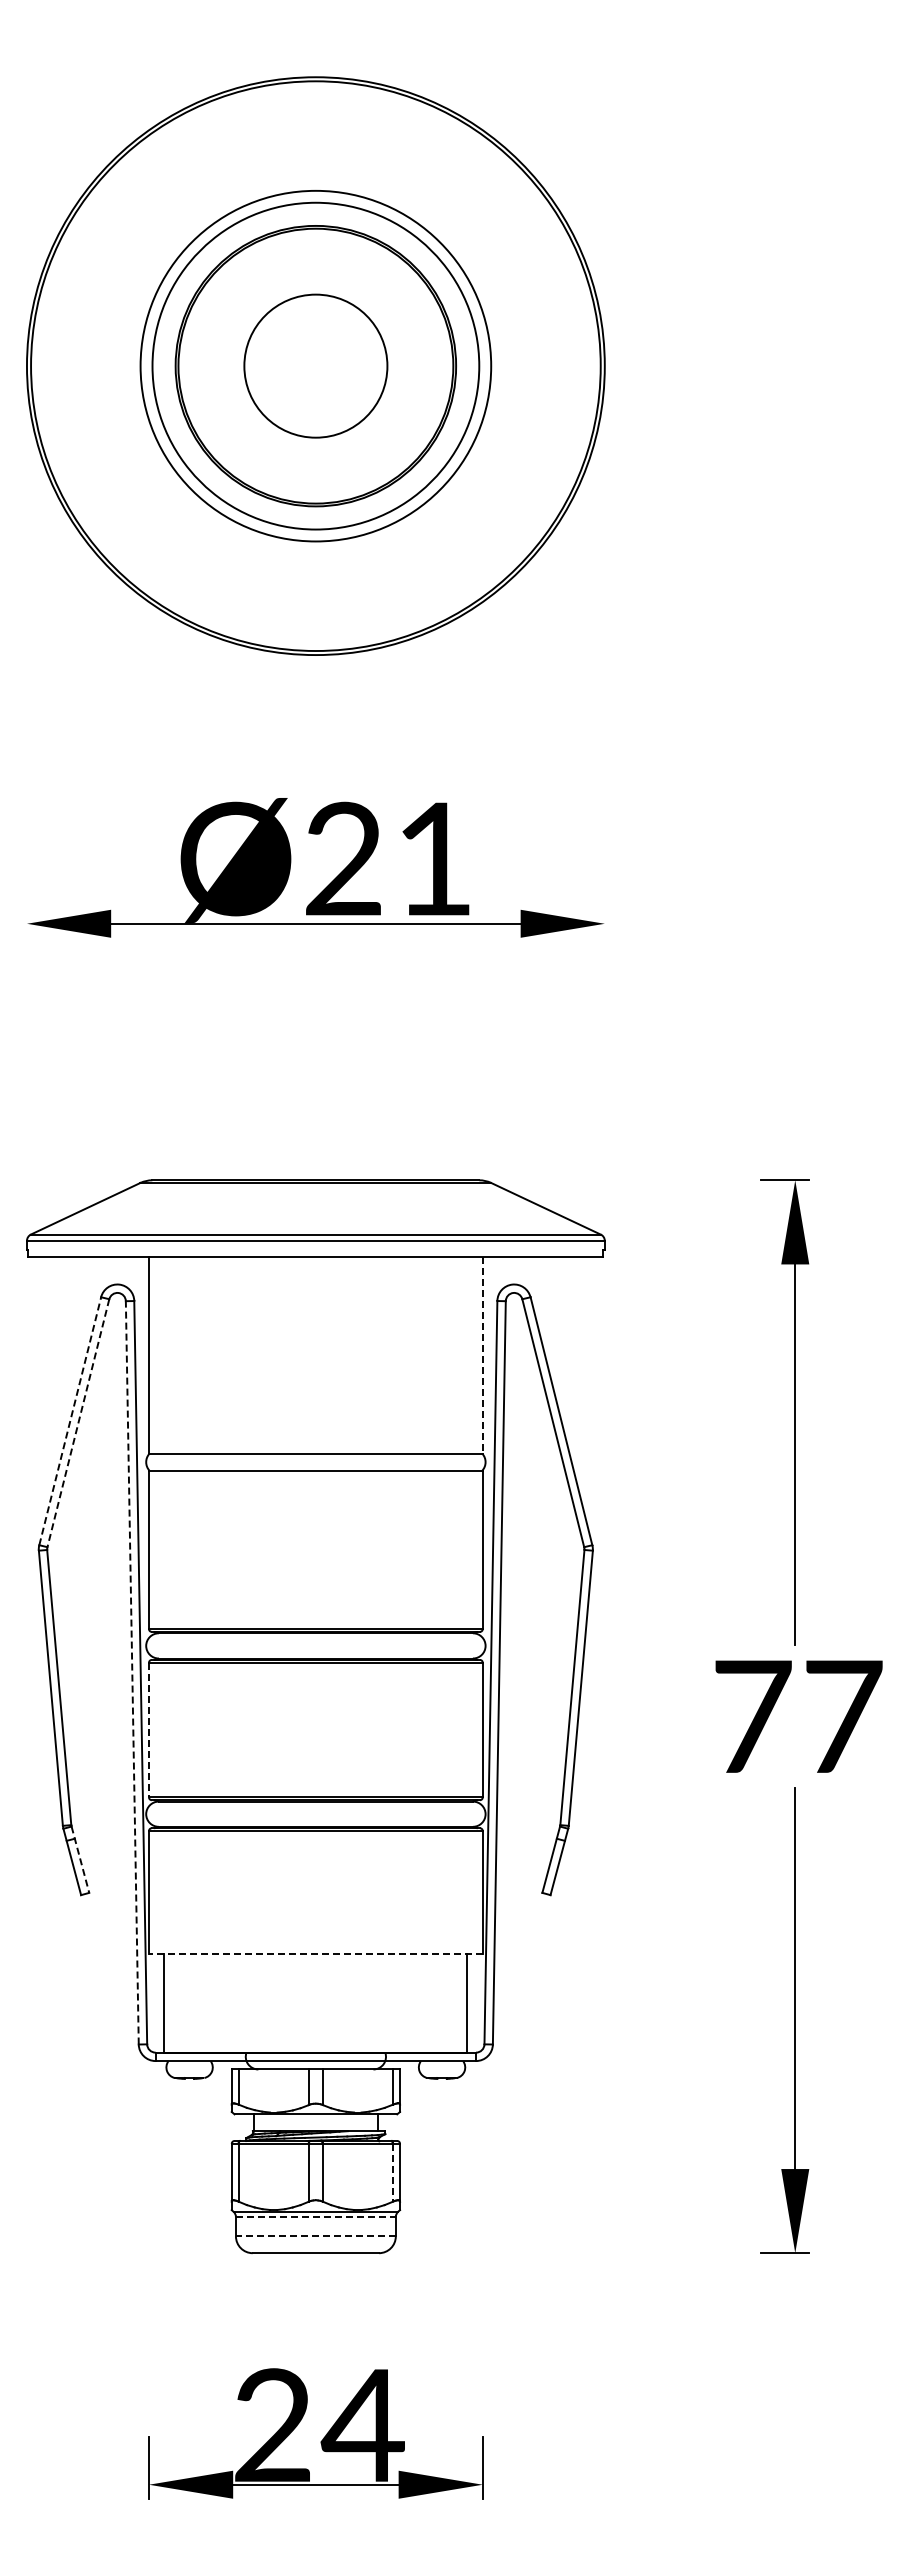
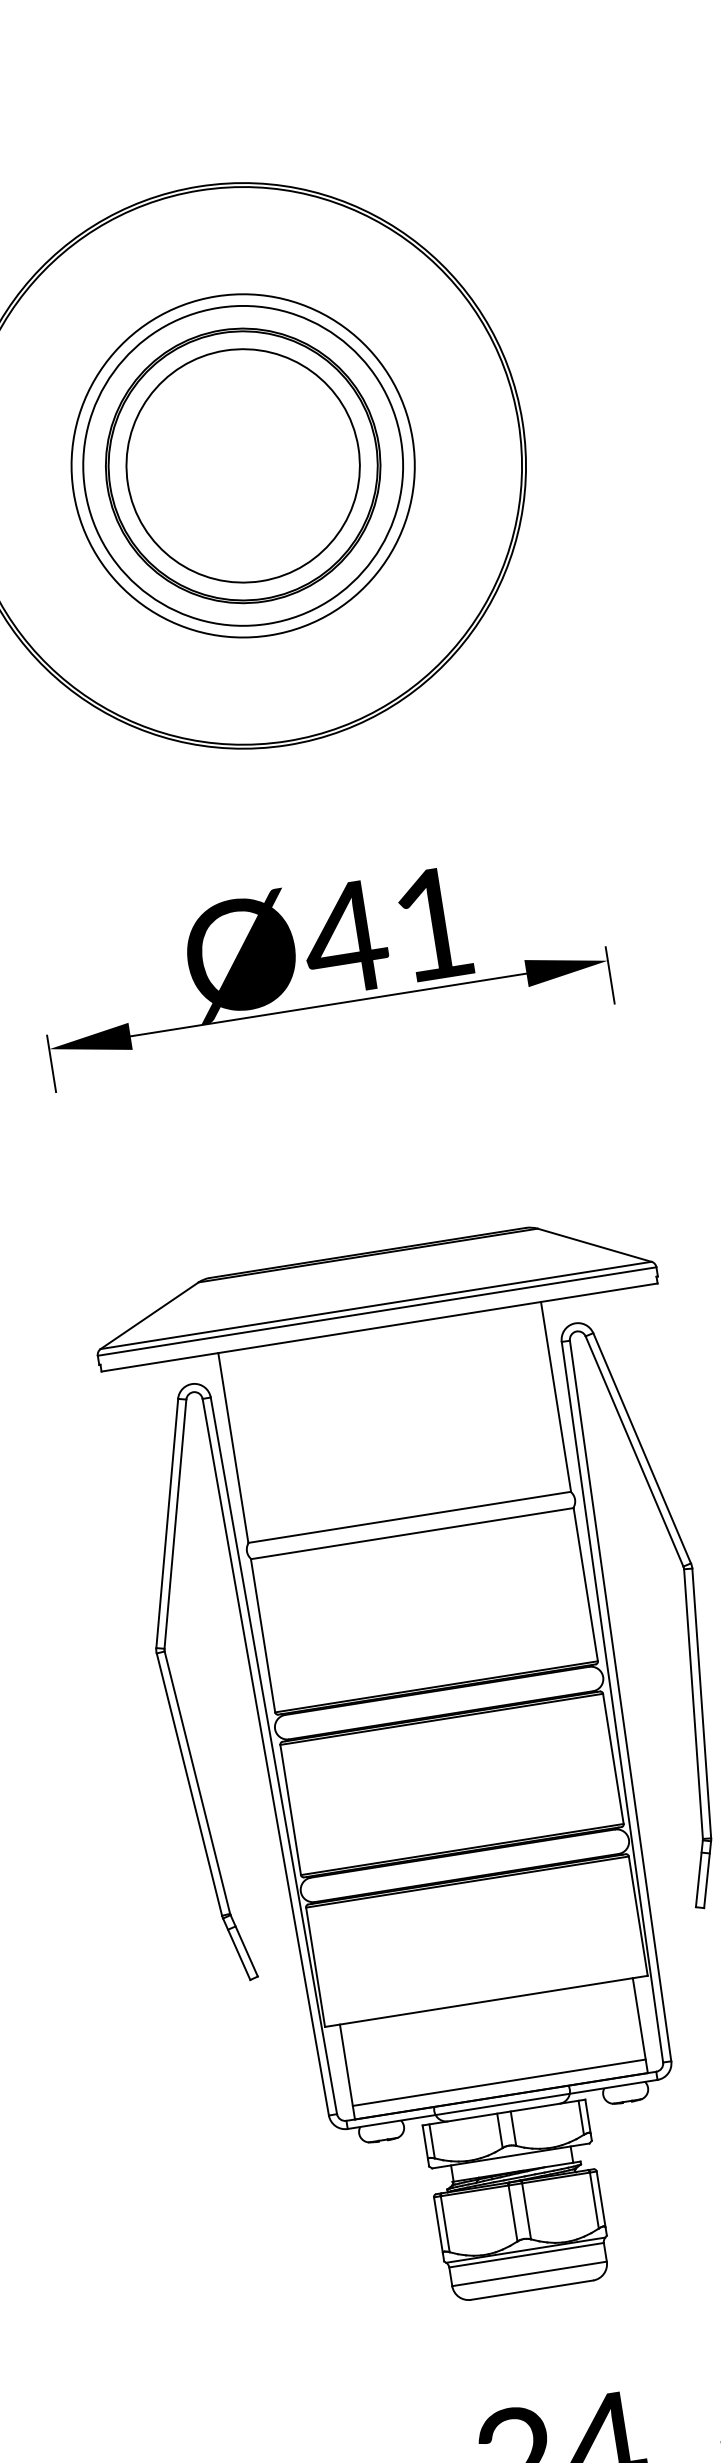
circle: (315, 365) -> (242, 465), size x1.67
text: (342, 858) -> (344, 937), Ø21 -> Ø41
line: (26, 938) -> (51, 1063), added
line: (604, 938) -> (609, 975), added
line: (482, 1356) -> (555, 1397), dashed -> solid
line: (70, 1421) -> (167, 1523), dashed -> solid
line: (78, 1423) -> (175, 1524), dashed -> solid
line: (132, 1672) -> (265, 1756), dashed -> solid
line: (149, 1730) -> (291, 1810), dashed -> solid
line: (80, 1860) -> (244, 1946), dashed -> solid
line: (315, 1954) -> (486, 2001), dashed -> solid
line: (315, 2038) -> (498, 2082), added
line: (393, 2172) -> (594, 2200), dashed -> solid
line: (315, 2217) -> (526, 2255), dashed -> solid
line: (315, 2236) -> (529, 2274), dashed -> solid

